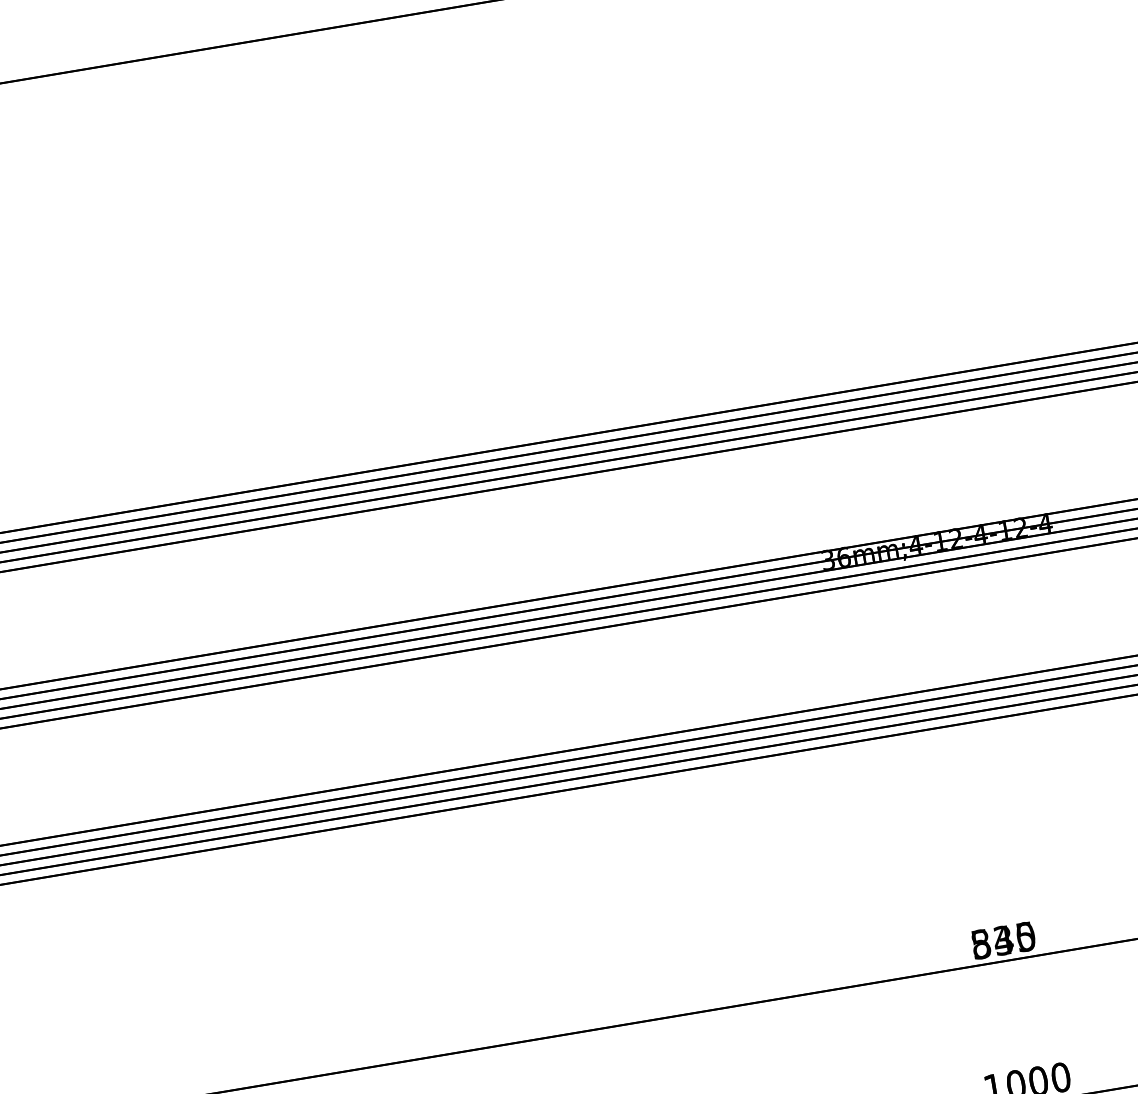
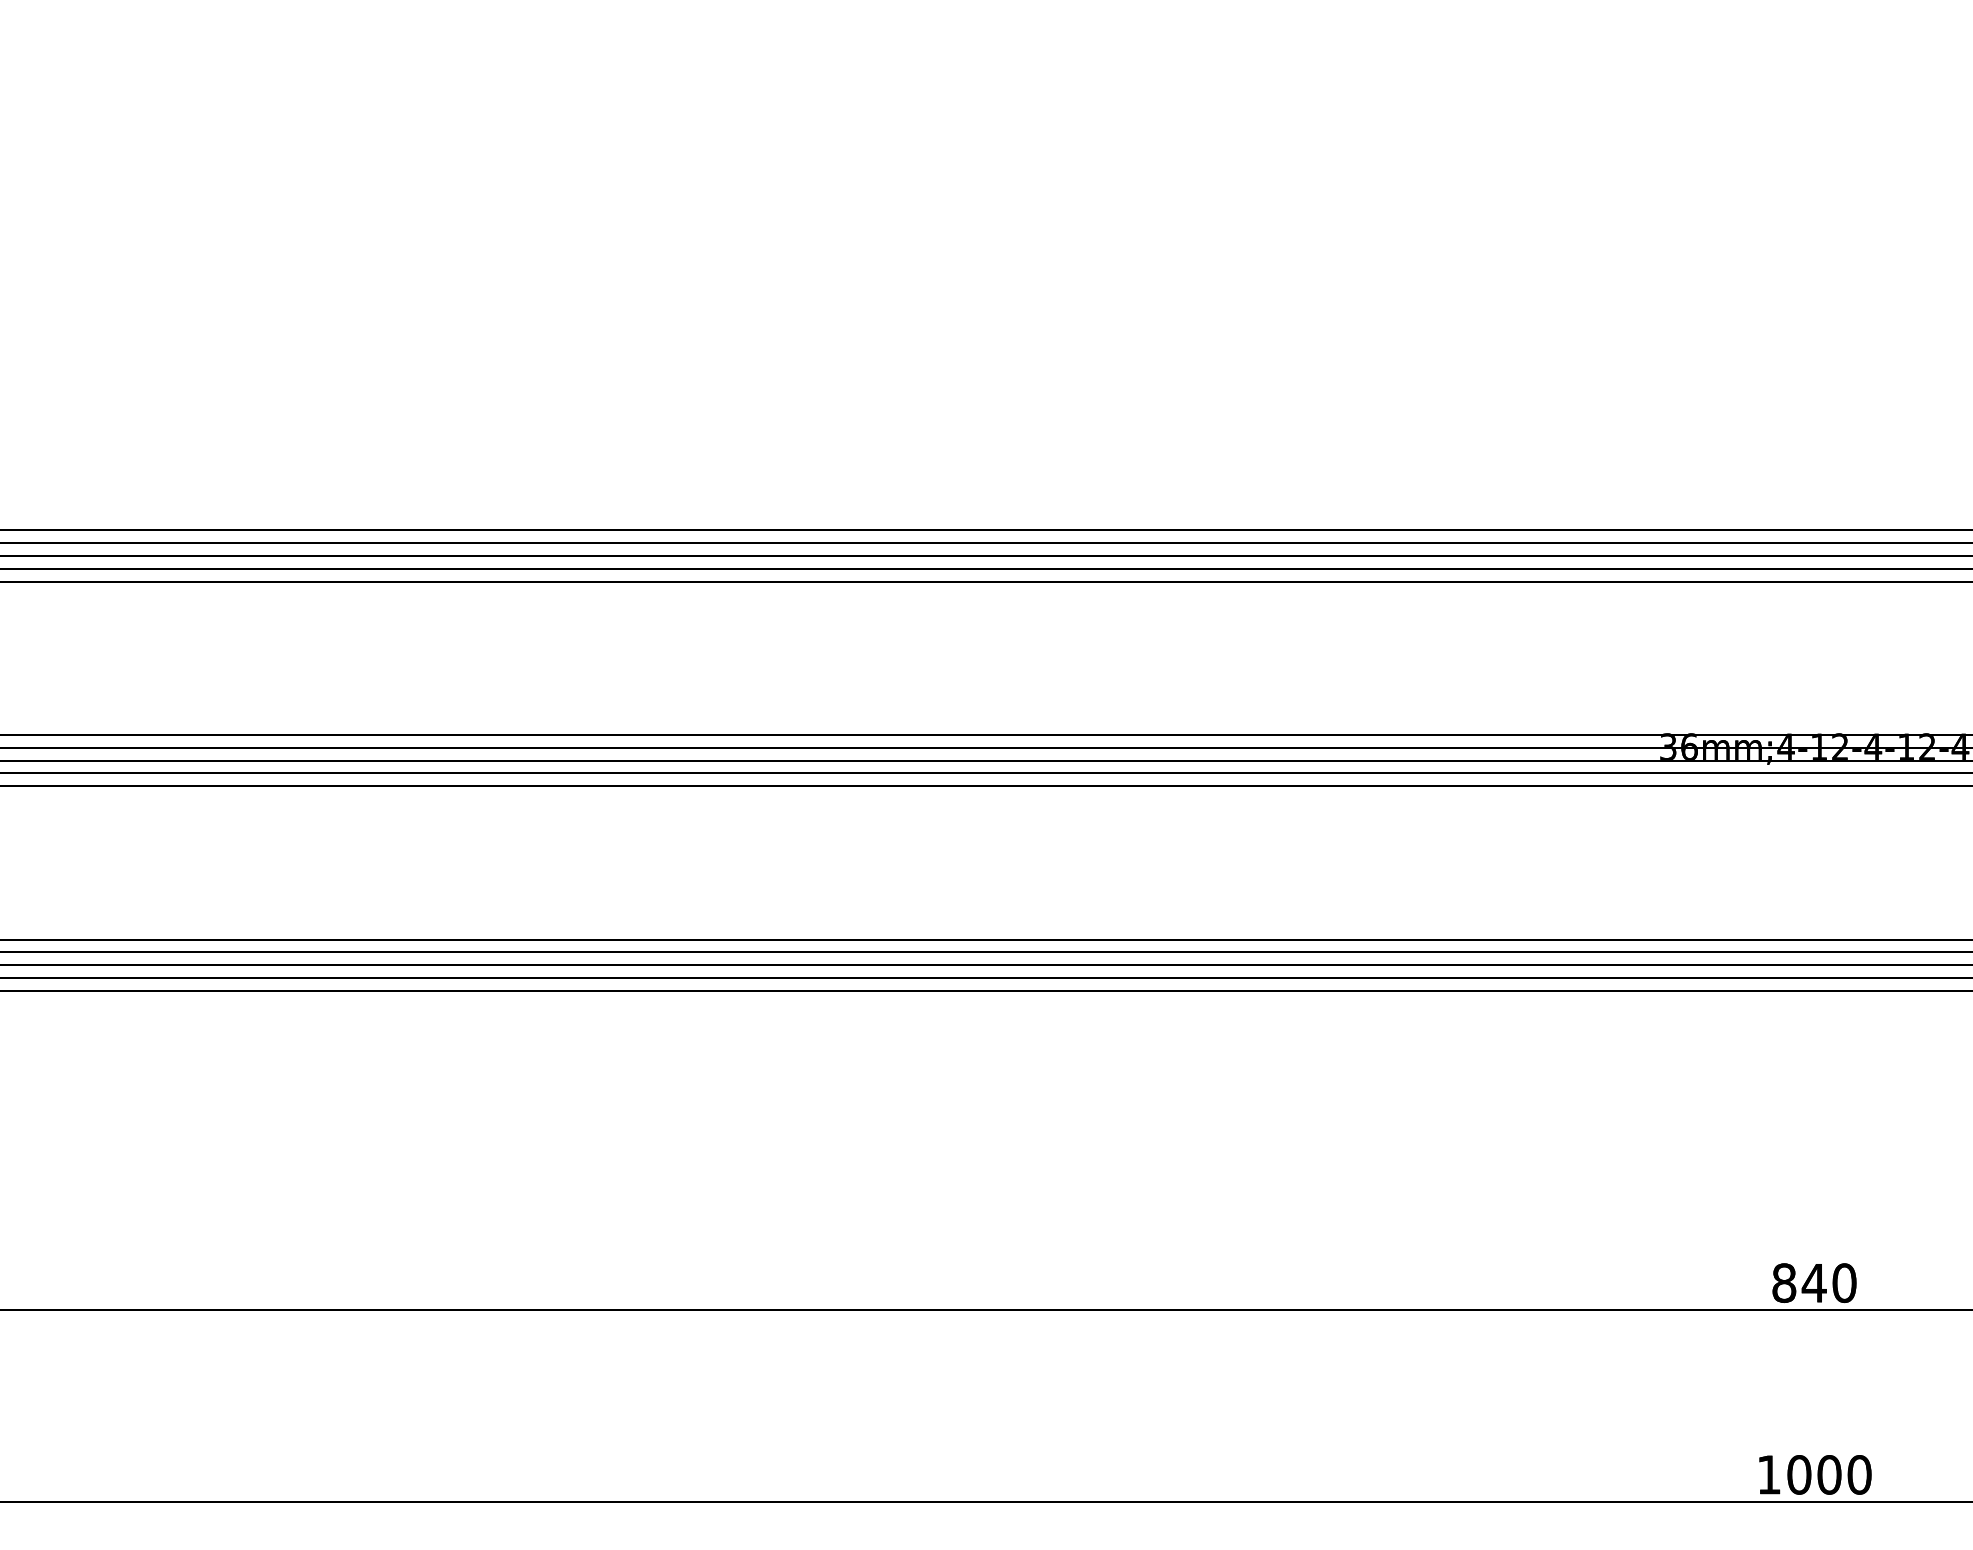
text: (1003, 940) -> (1814, 1282), 535 -> 840

